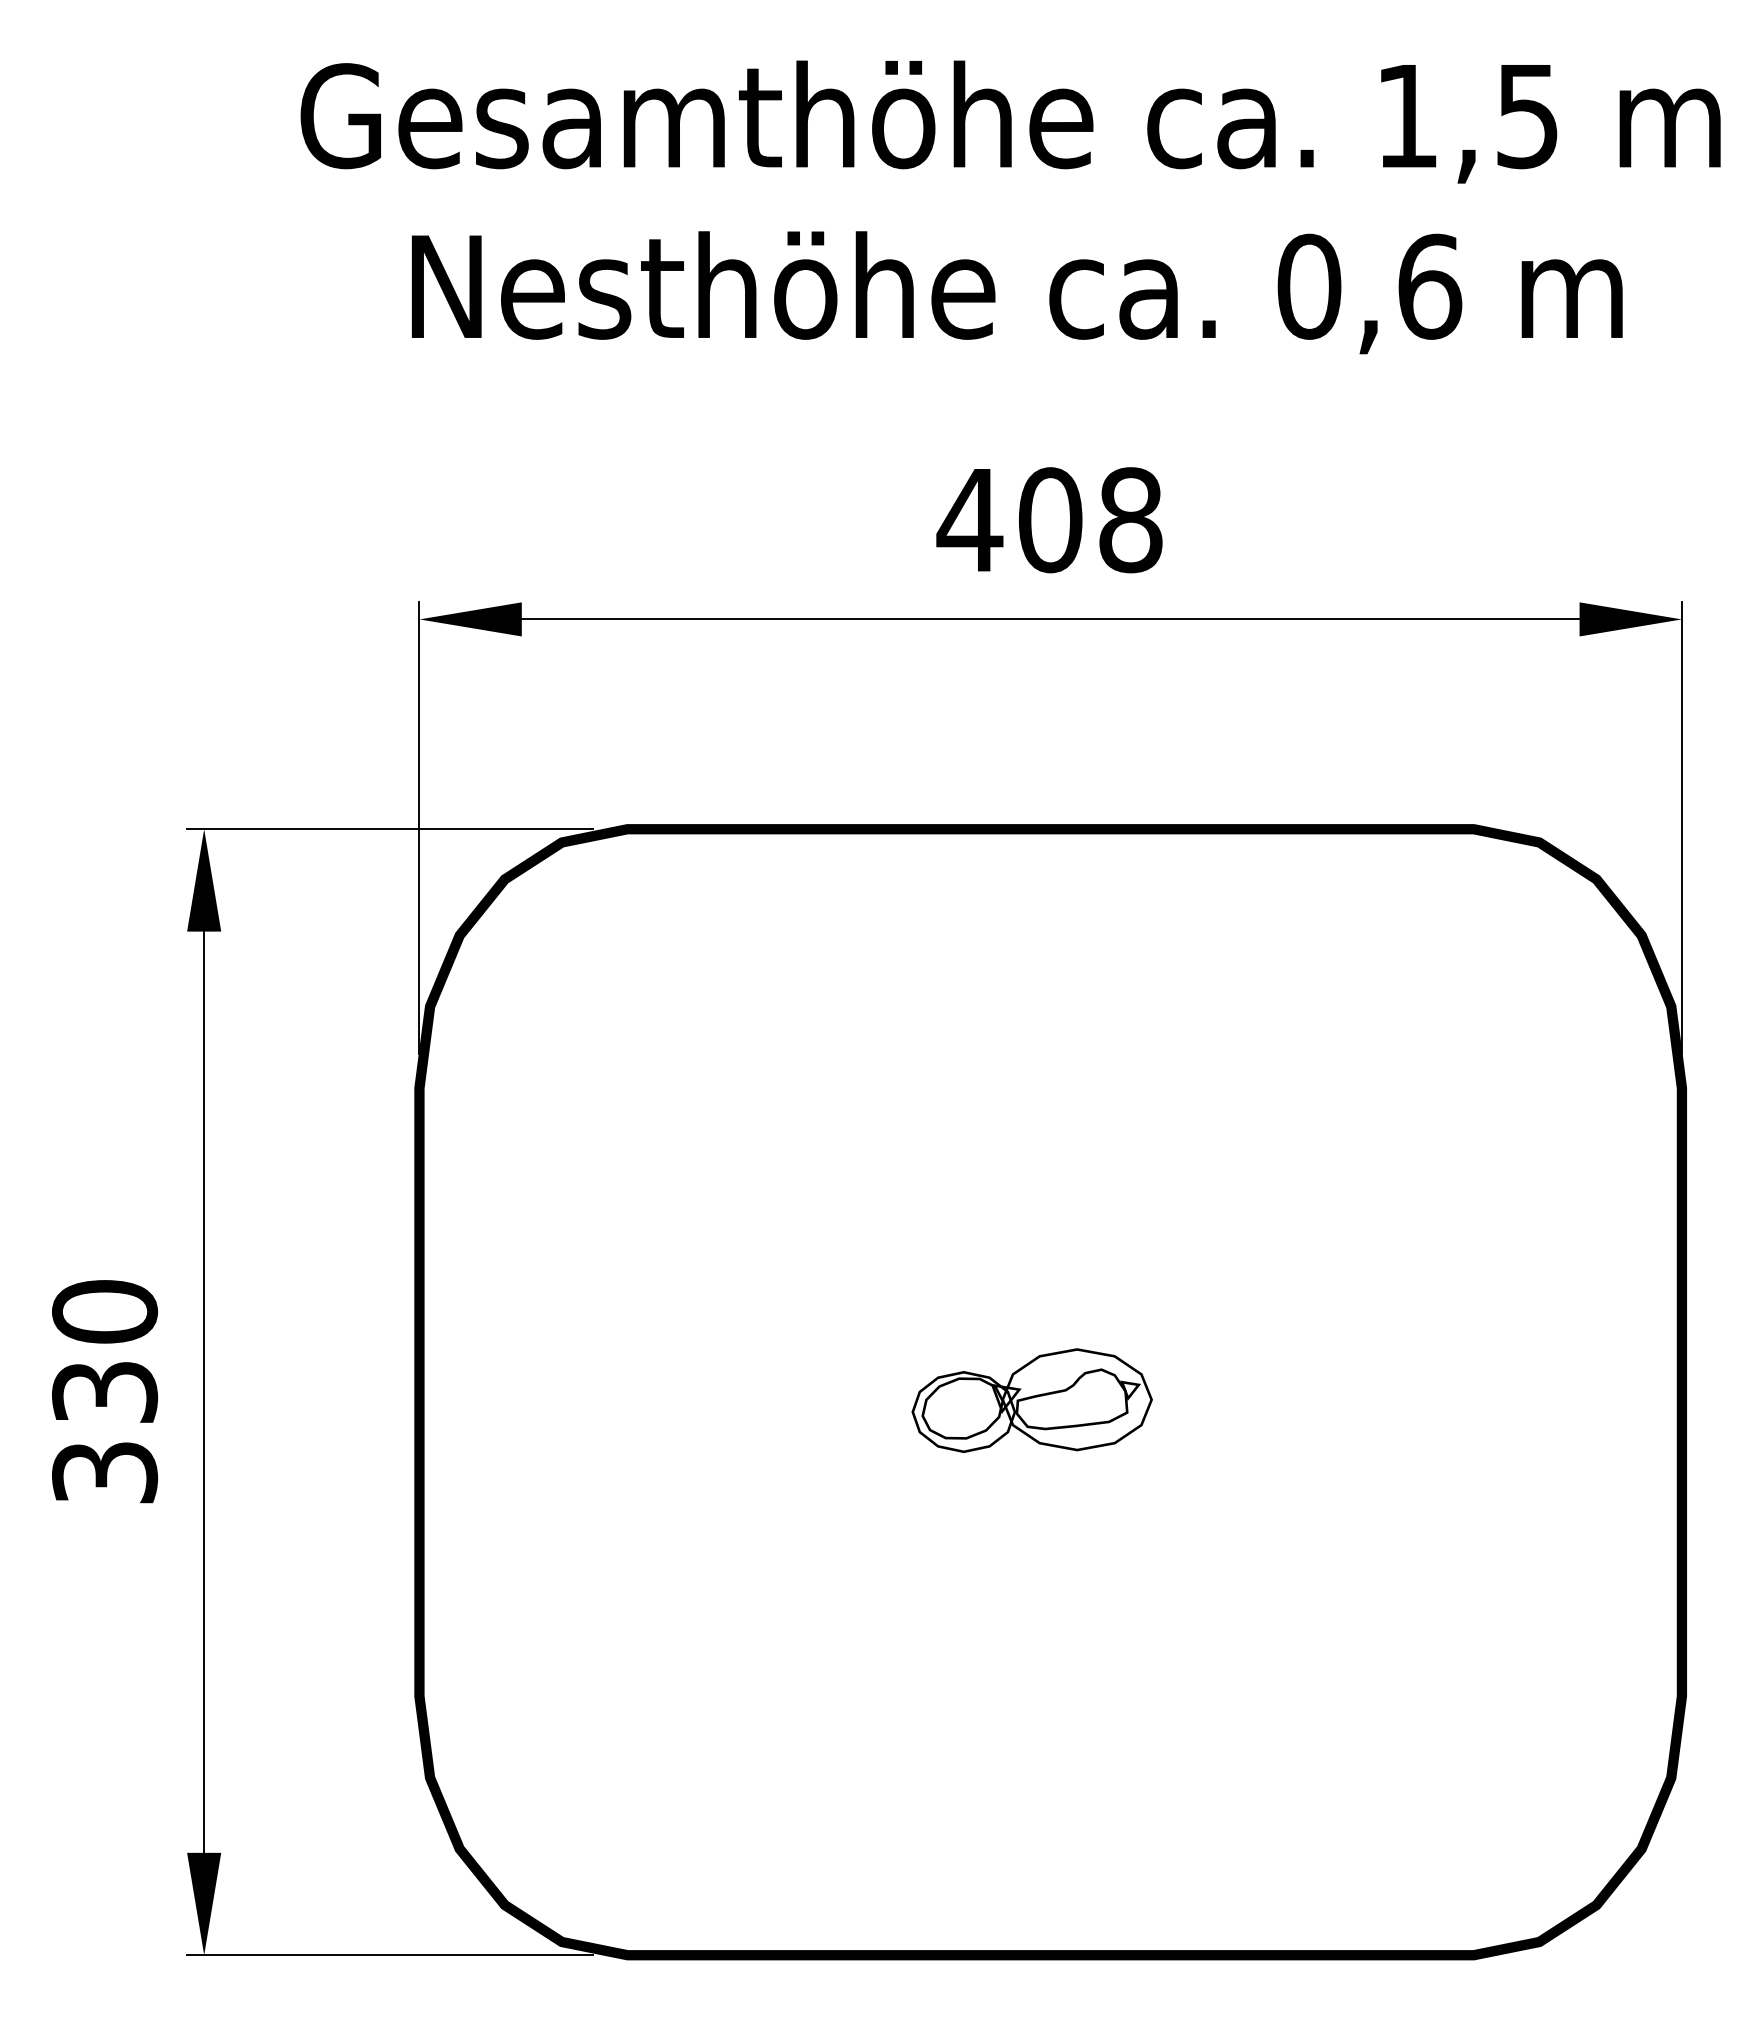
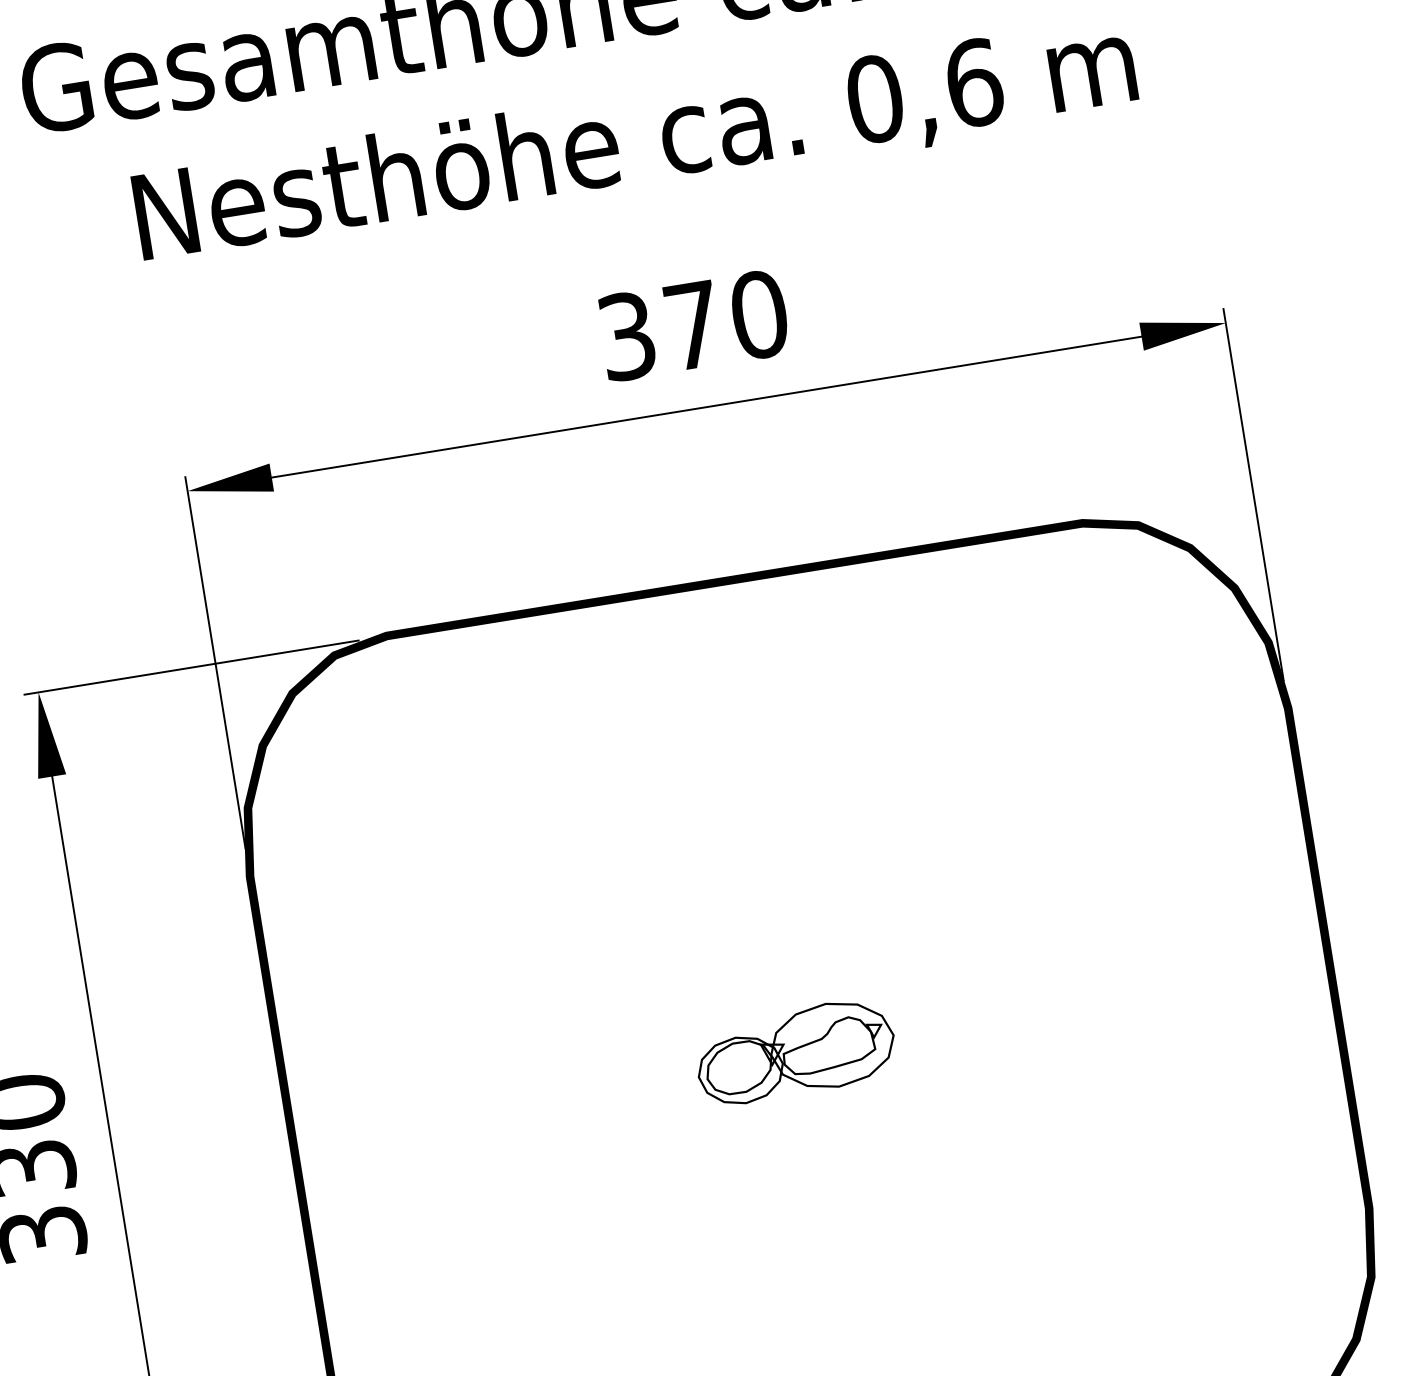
text: (1049, 520) -> (692, 325), 408 -> 370

